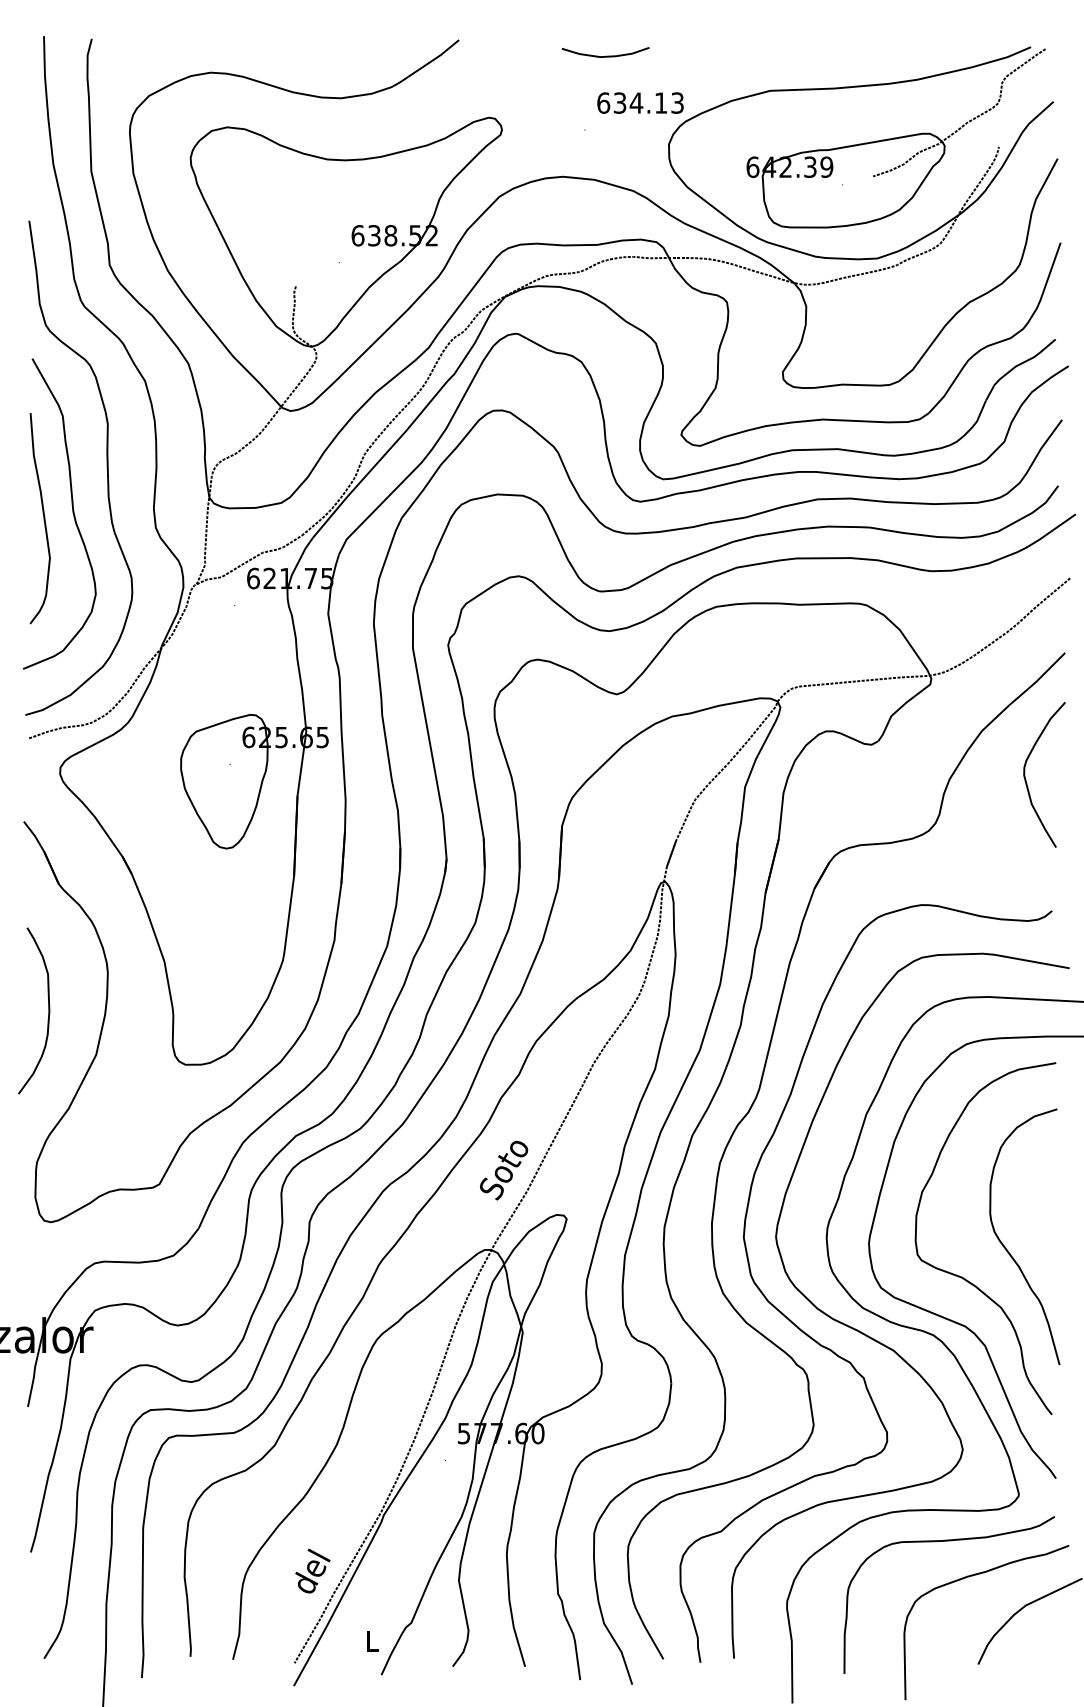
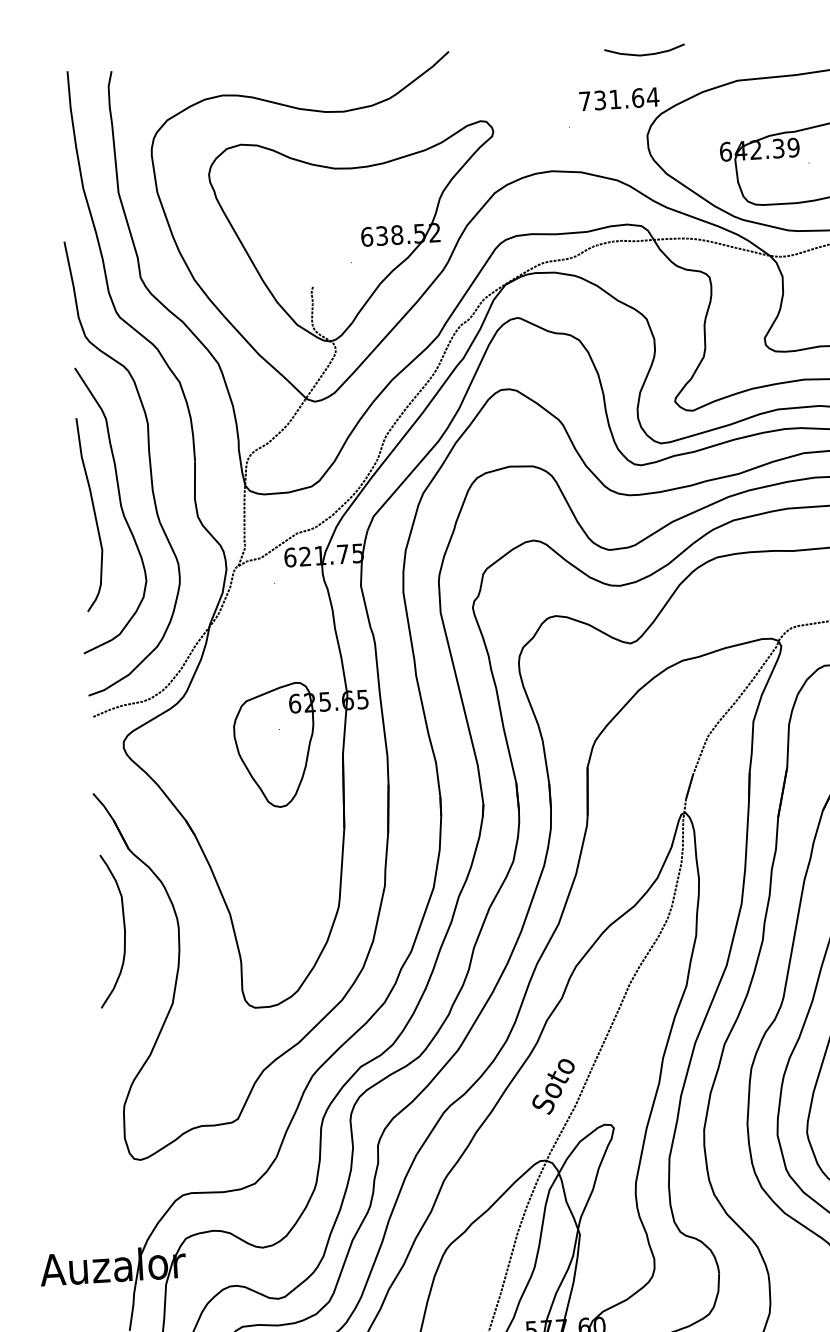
curve: (605, 55) -> (644, 53), moved
text: (640, 102) -> (618, 98), 634.13 -> 731.64
curve: (48, 1010) -> (124, 929), moved

